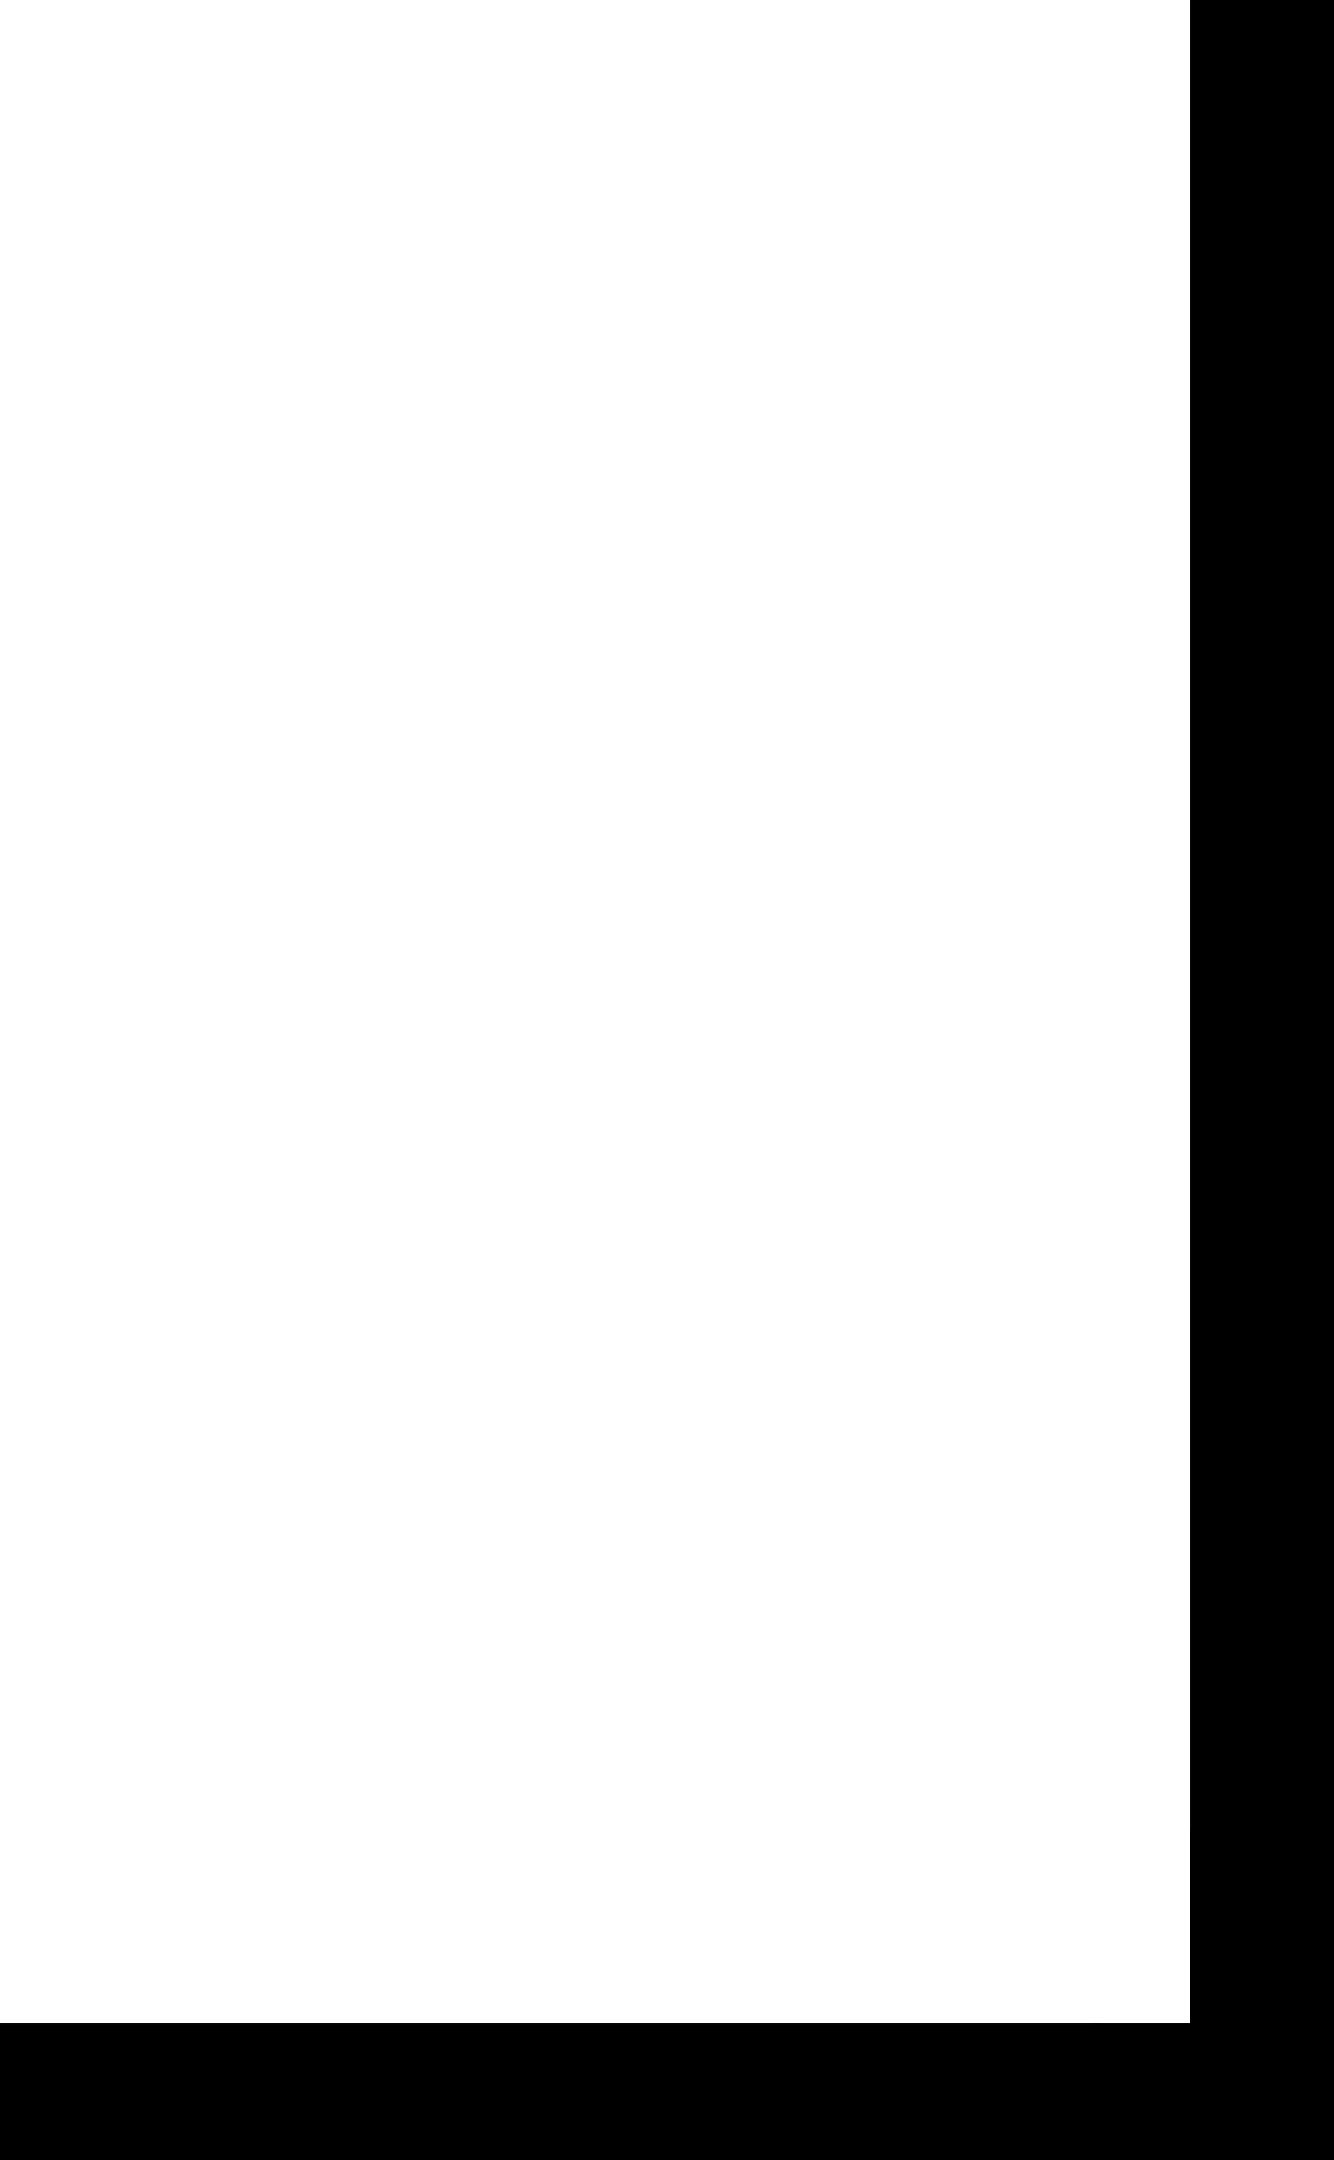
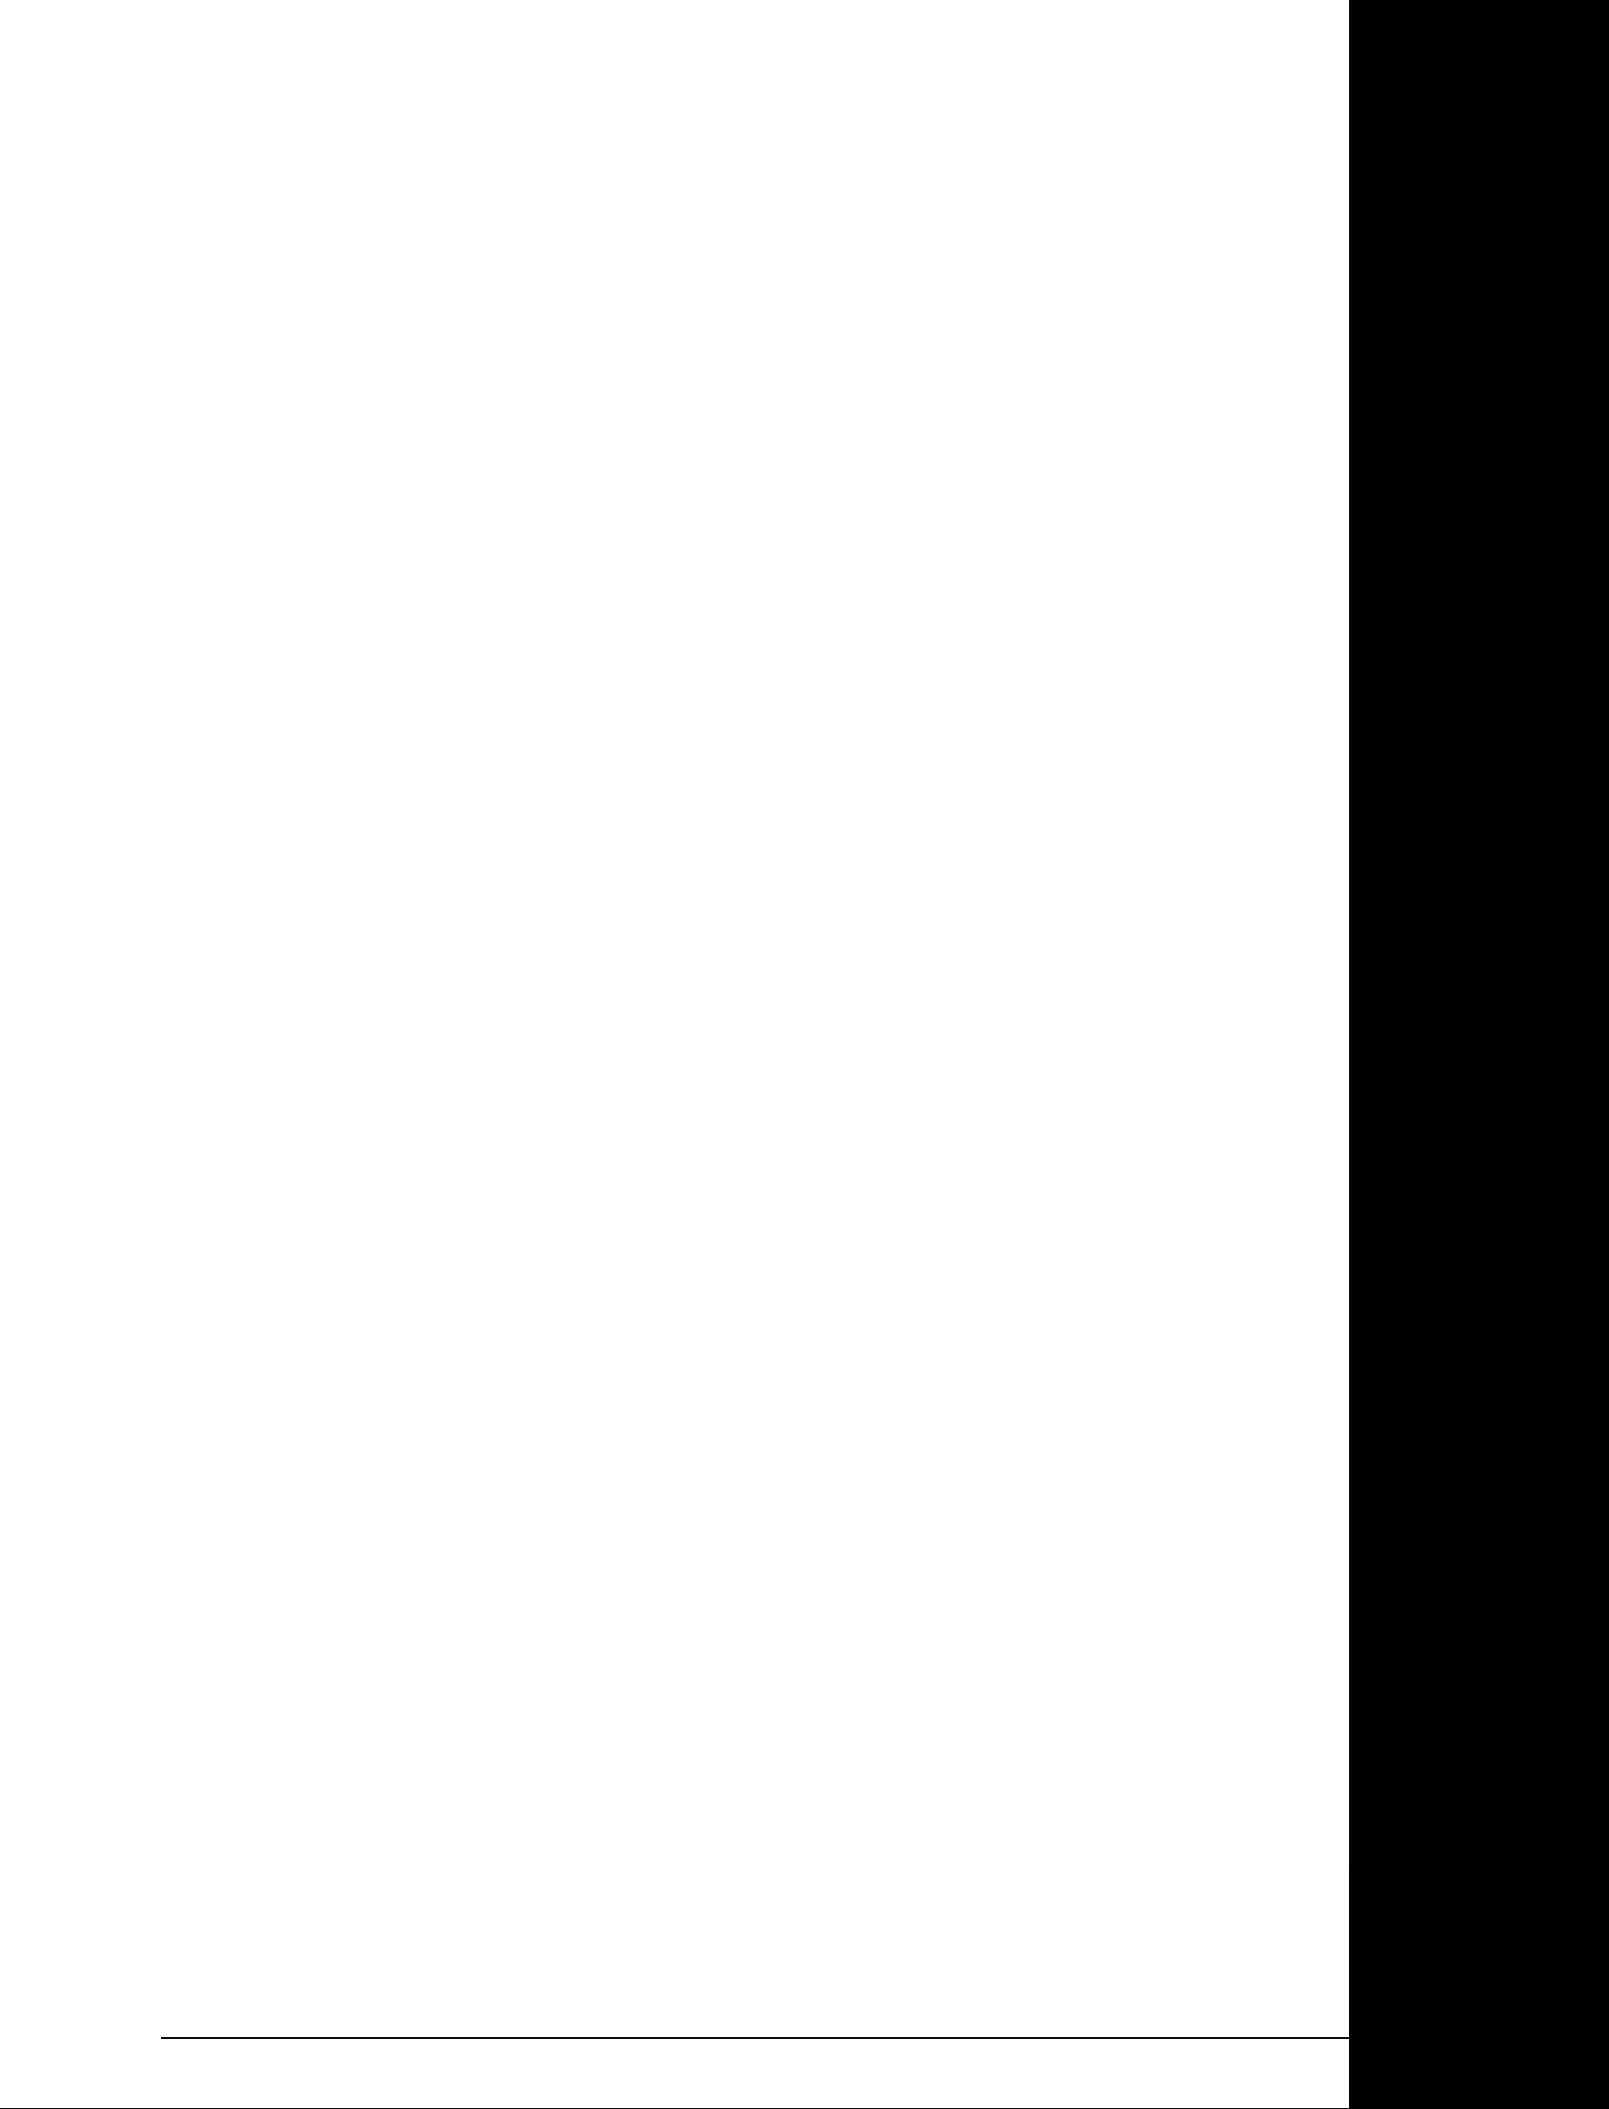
line: (715, 1967) -> (755, 2037), added

